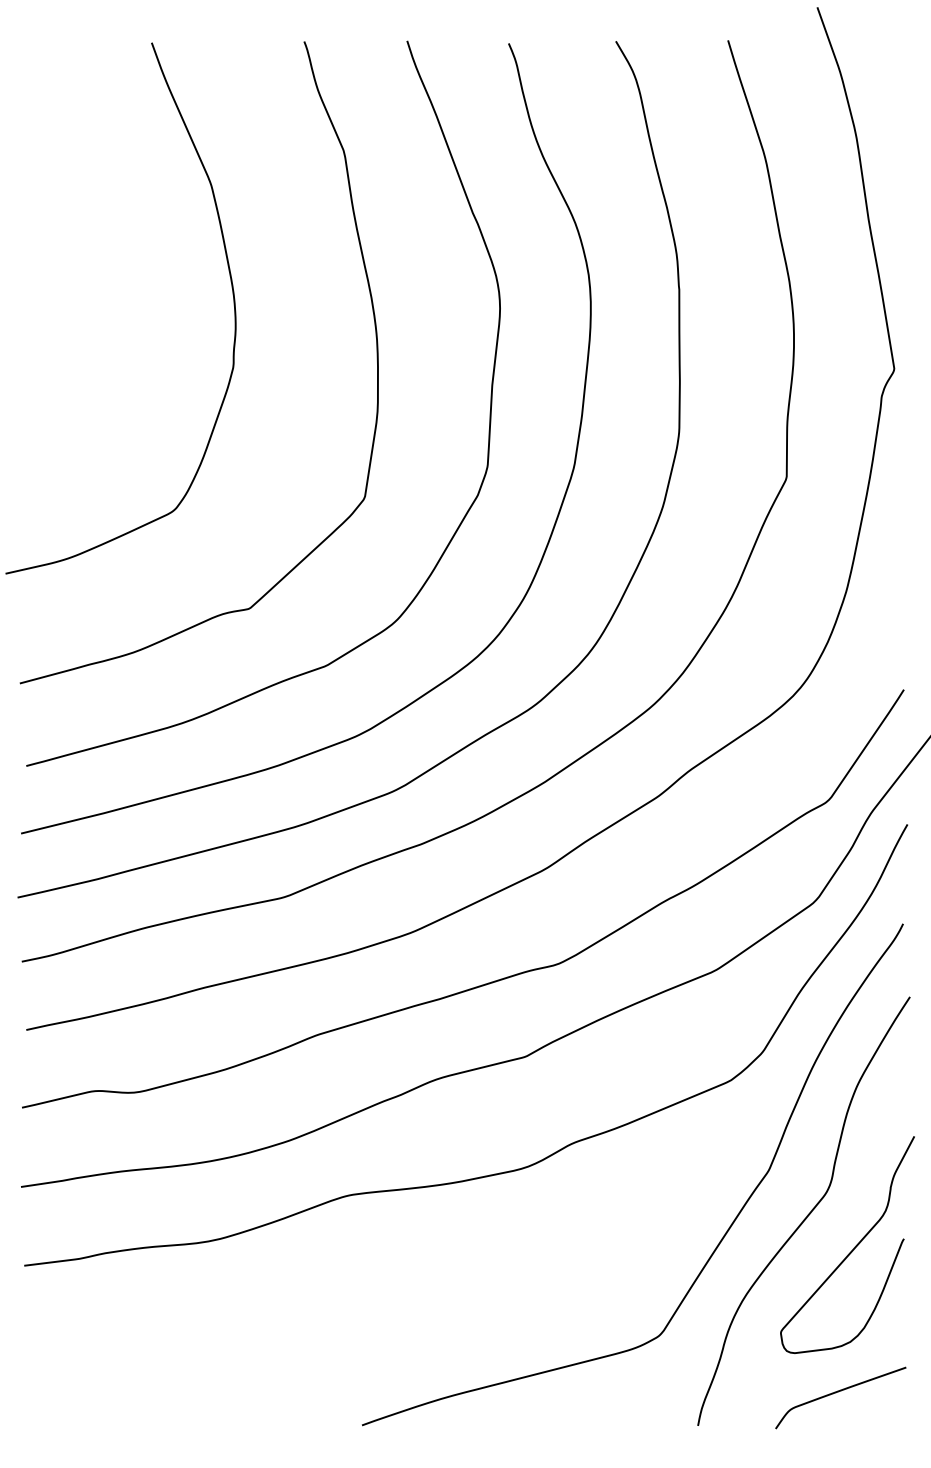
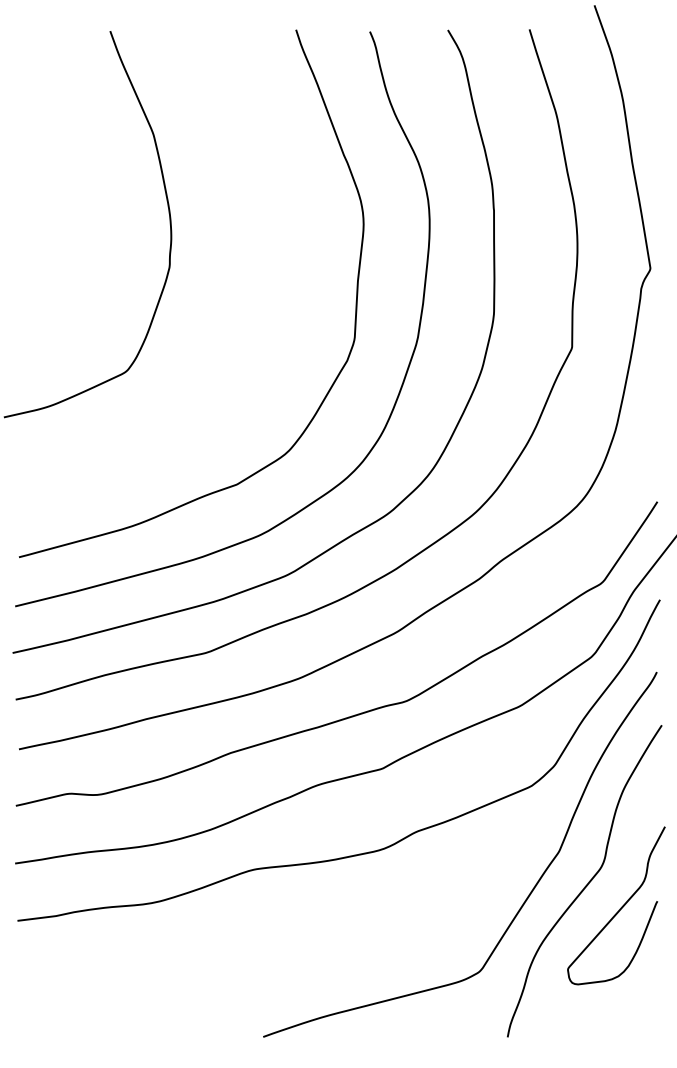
curve: (376, 359) -> (273, 261), removed
curve: (838, 1392) -> (609, 1013), removed

